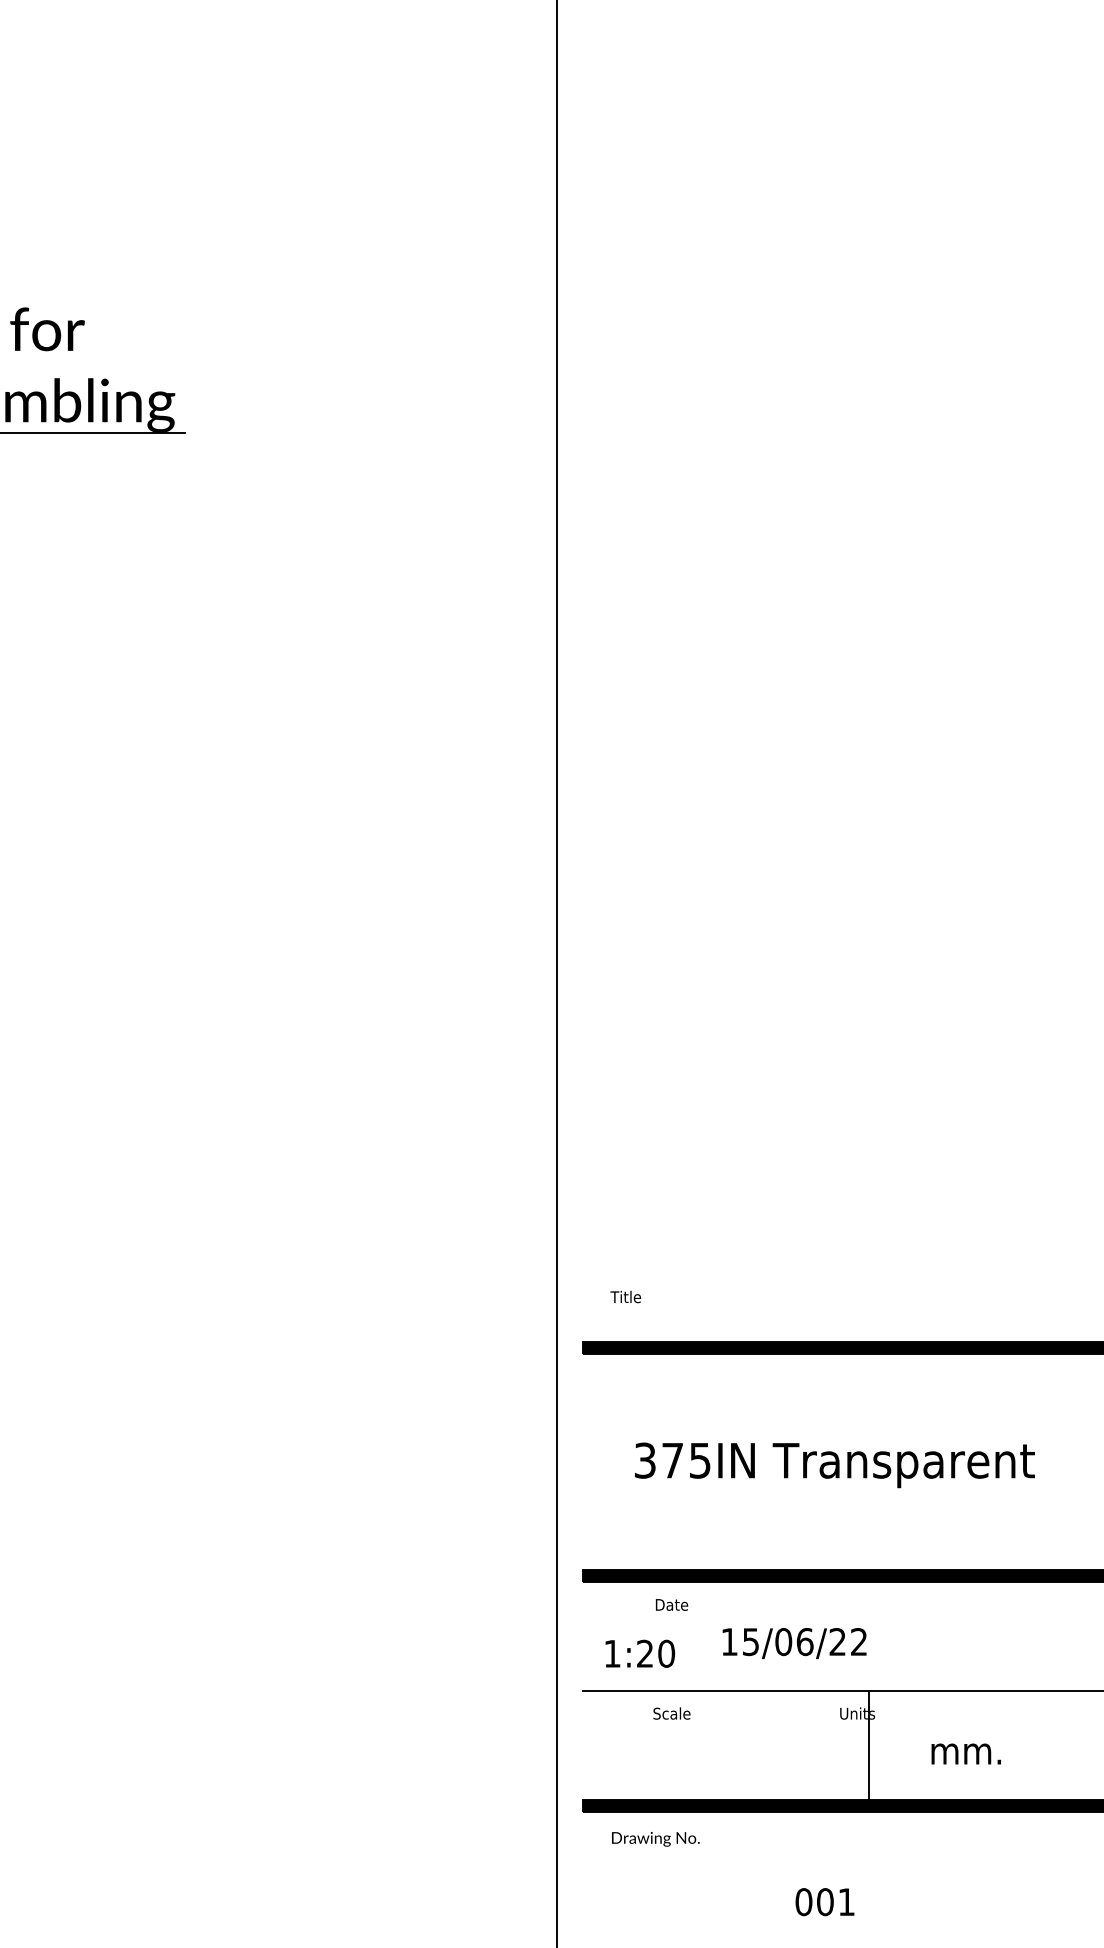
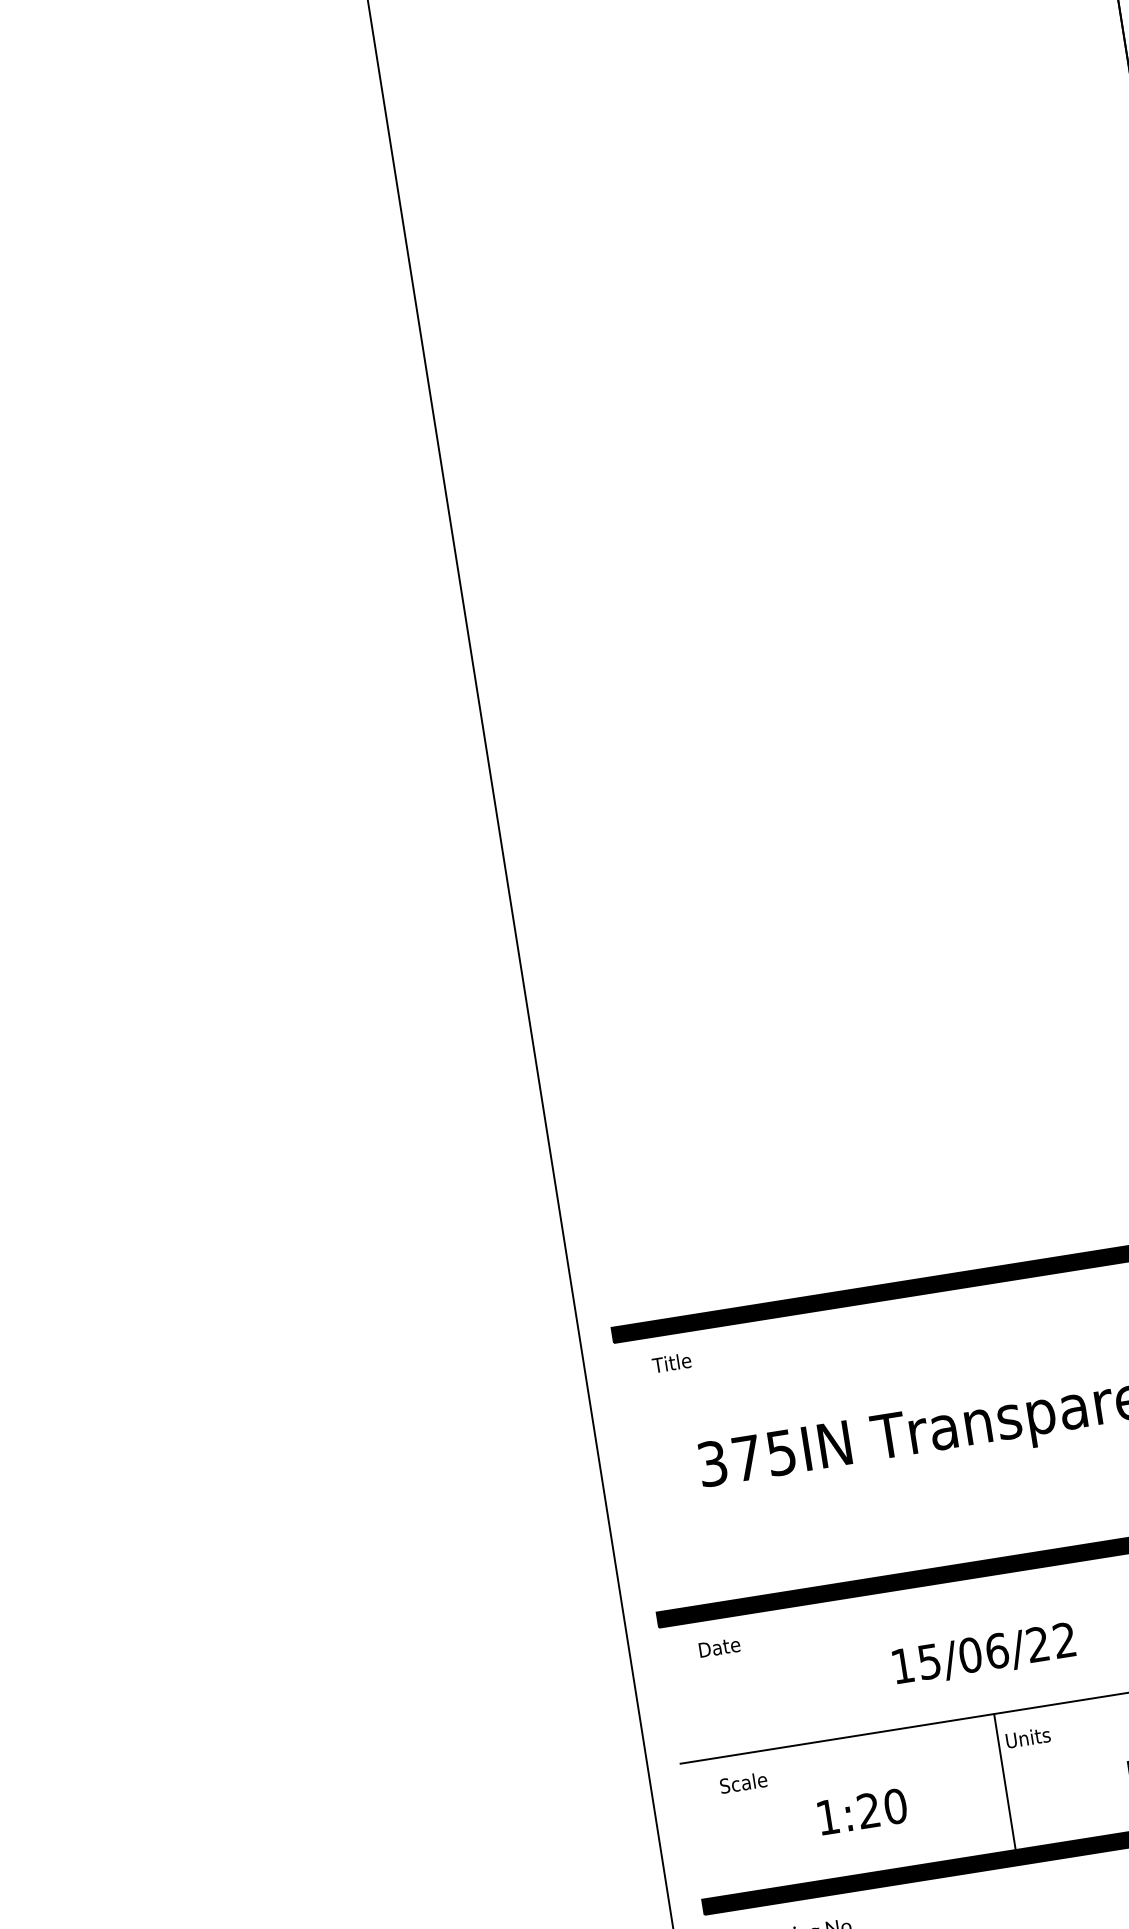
text: (625, 1296) -> (671, 1362), moved
text: (672, 1604) -> (720, 1646), moved
text: (794, 1643) -> (984, 1654), moved
text: (640, 1653) -> (862, 1811), moved
text: (671, 1713) -> (743, 1782), moved
line: (868, 1744) -> (1004, 1781), moved

